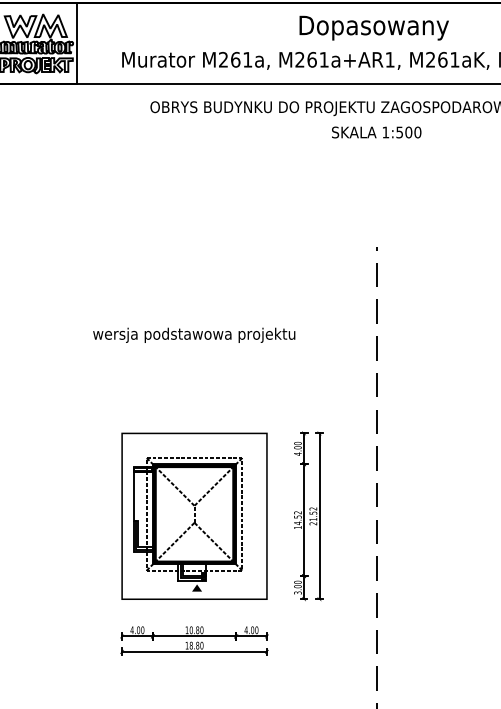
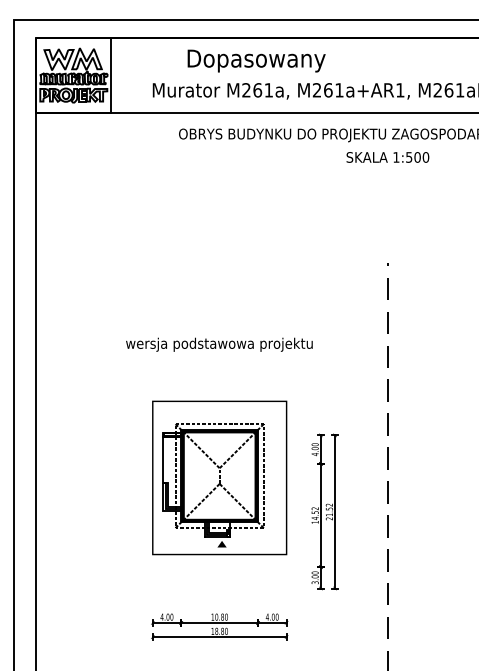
text: (374, 27) -> (256, 60), moved
part: (194, 515) -> (219, 477), moved

